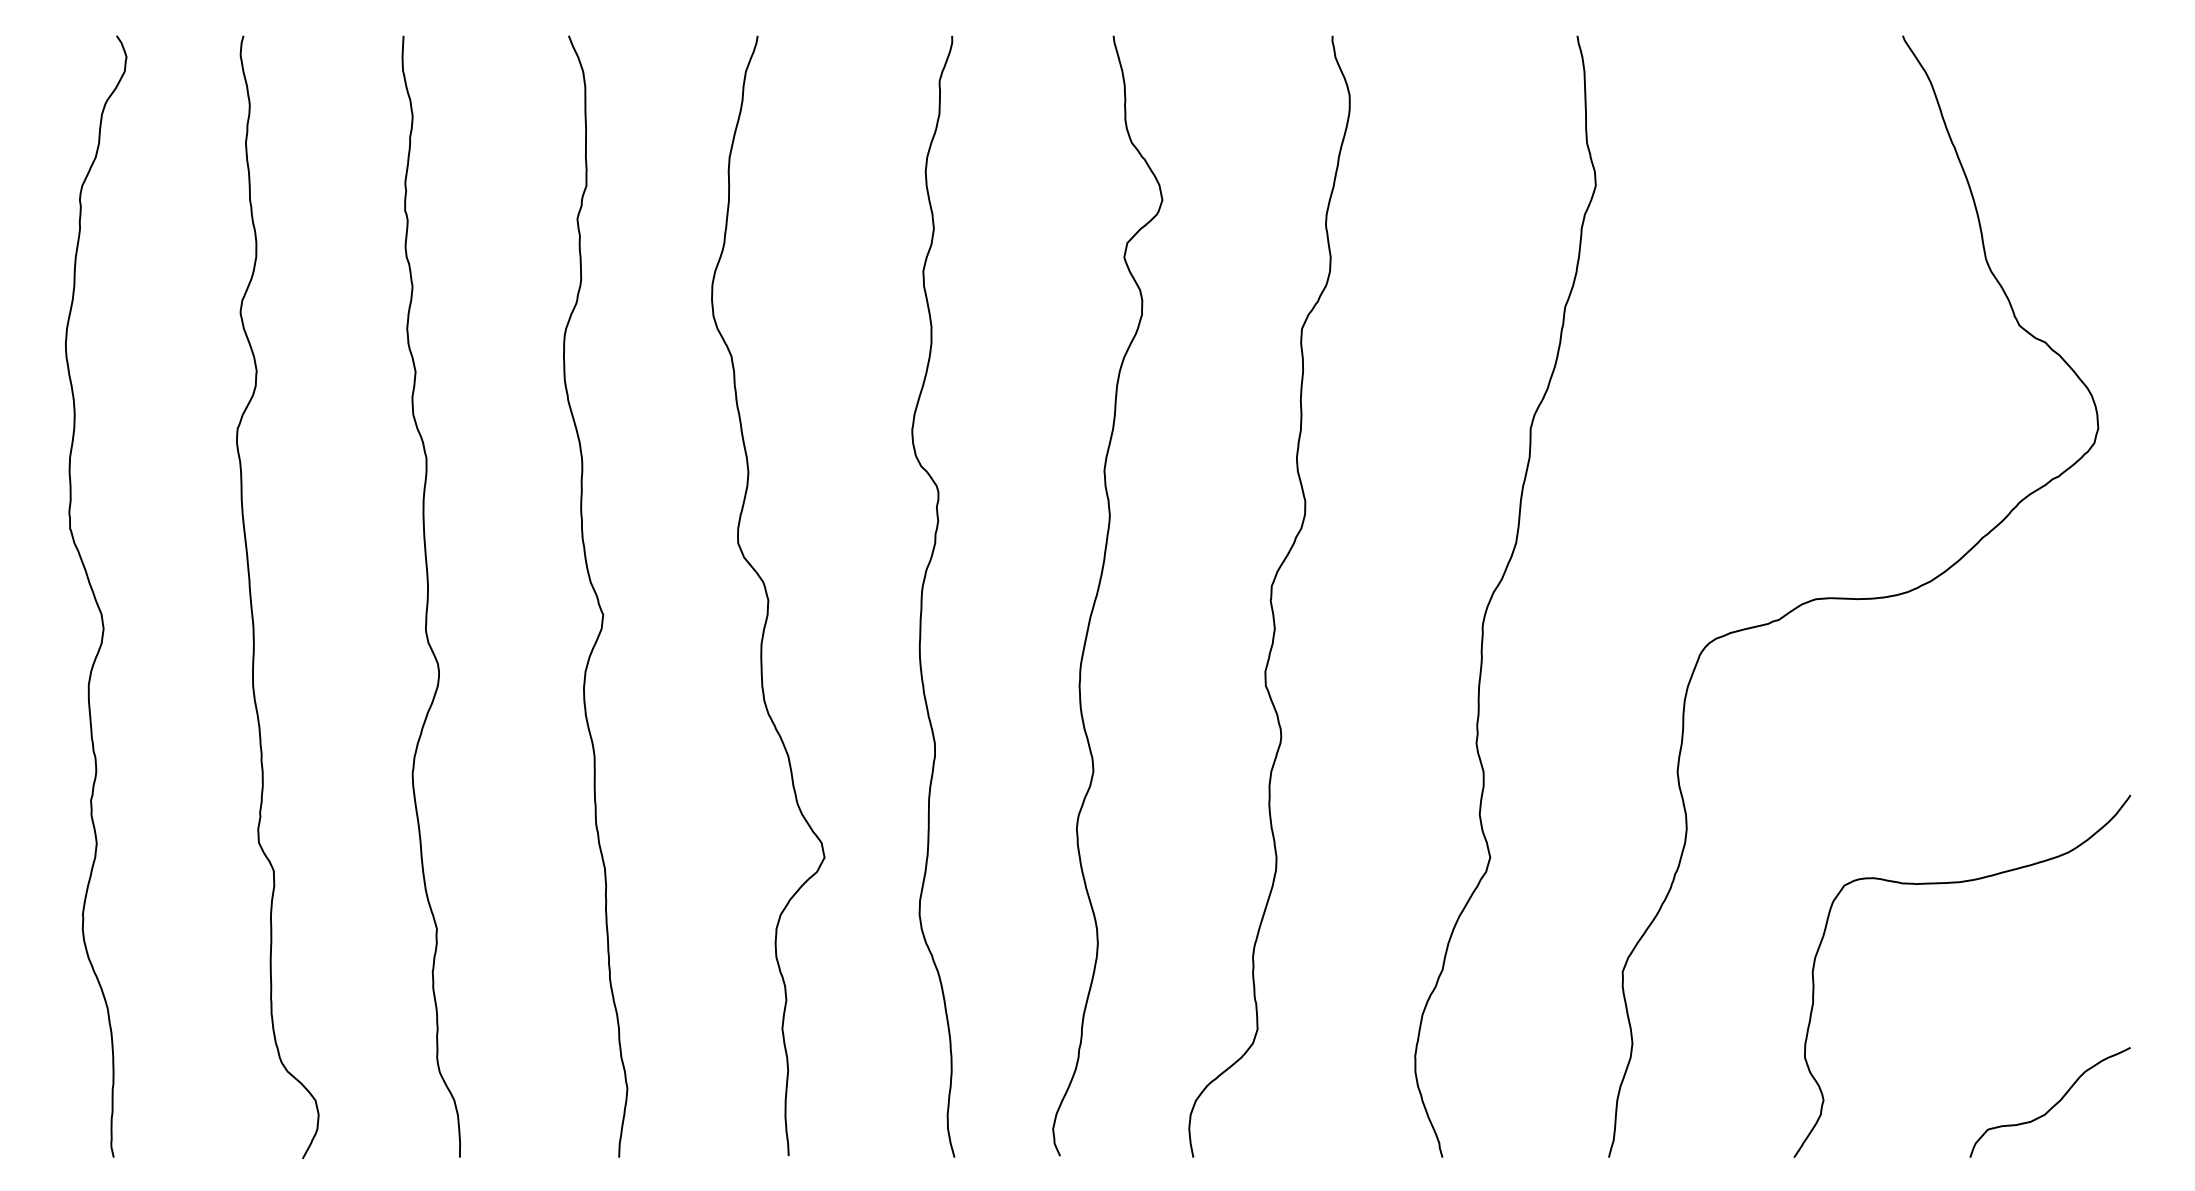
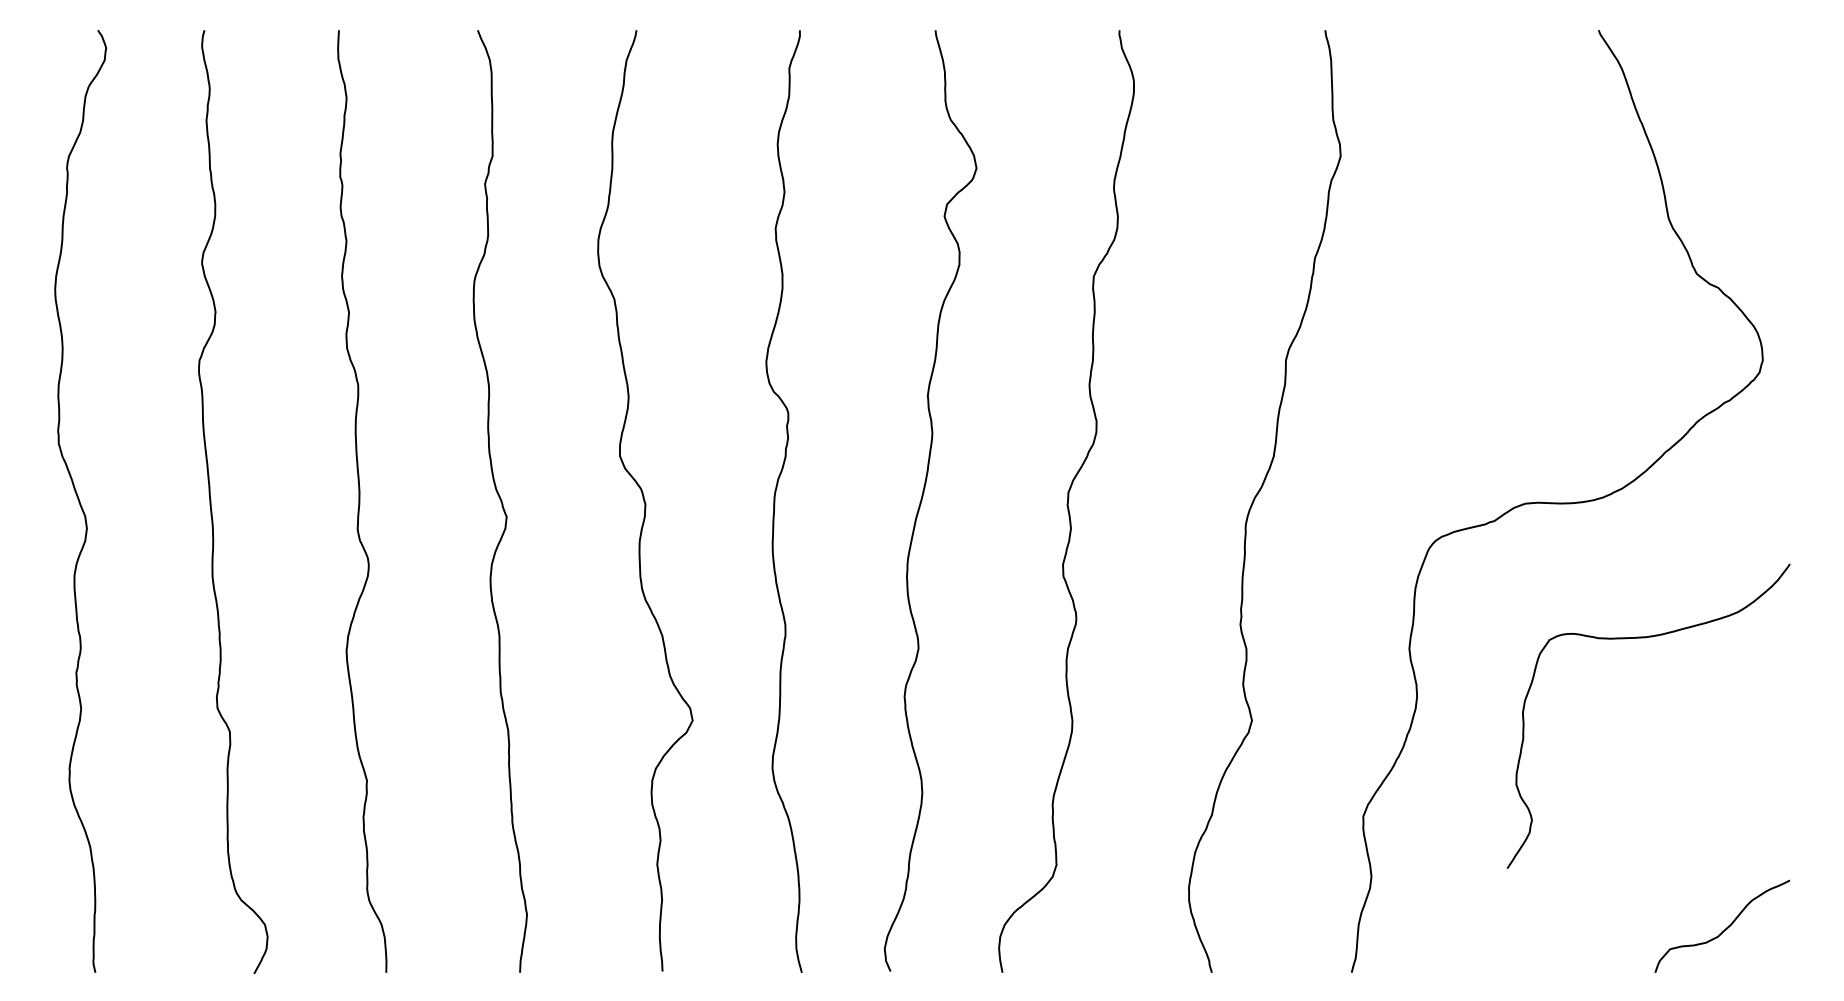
curve: (1959, 883) -> (1646, 638), moved

